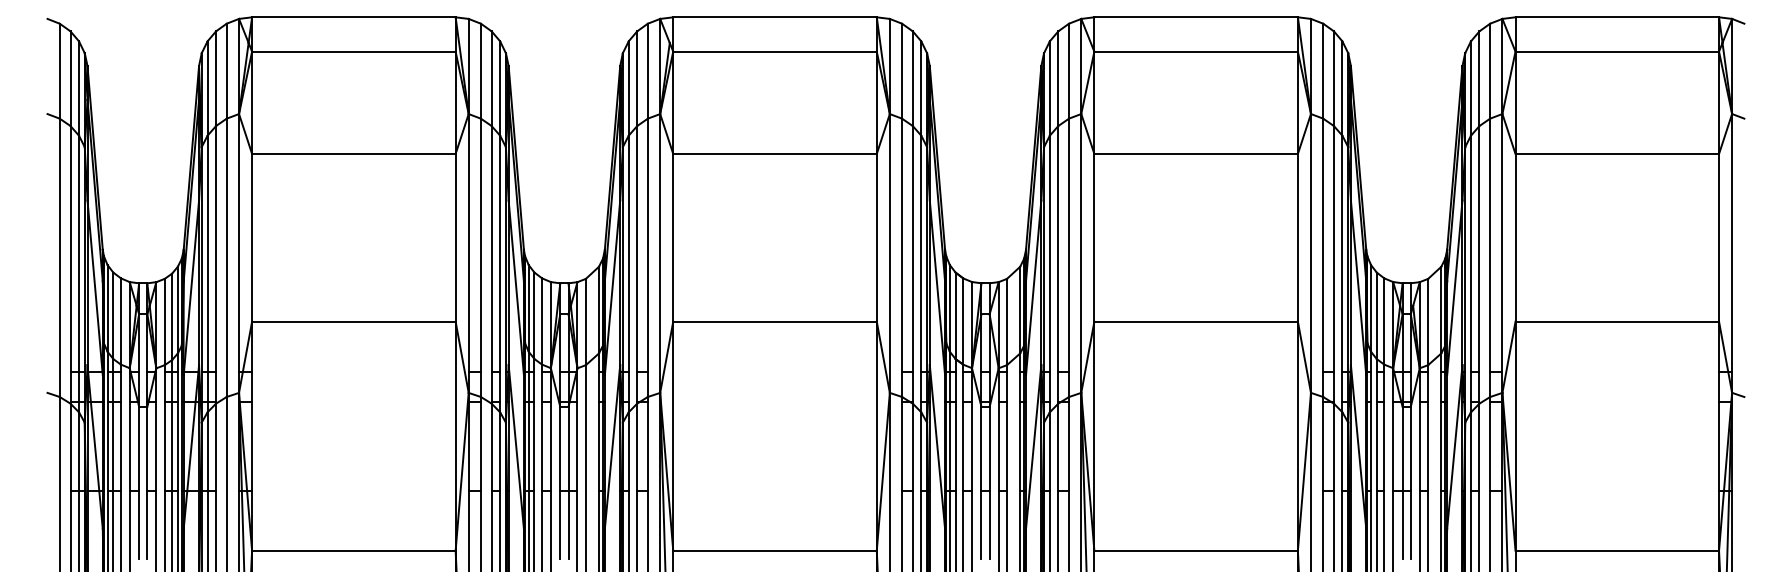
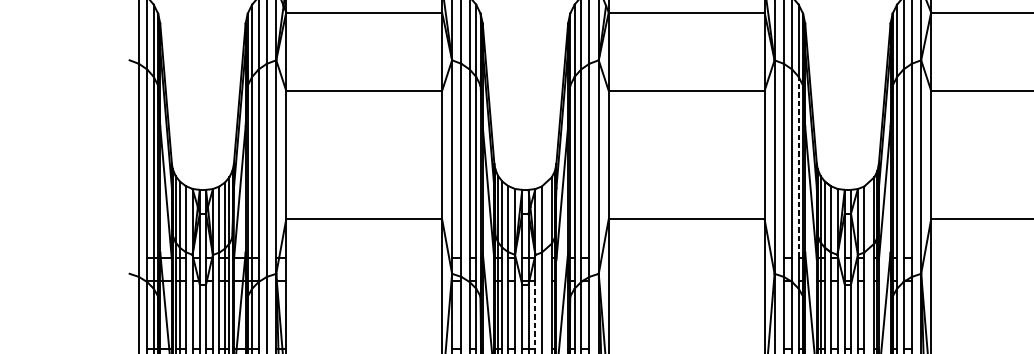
line: (921, 253) -> (798, 167), solid -> dashed
line: (577, 446) -> (535, 314), solid -> dashed

